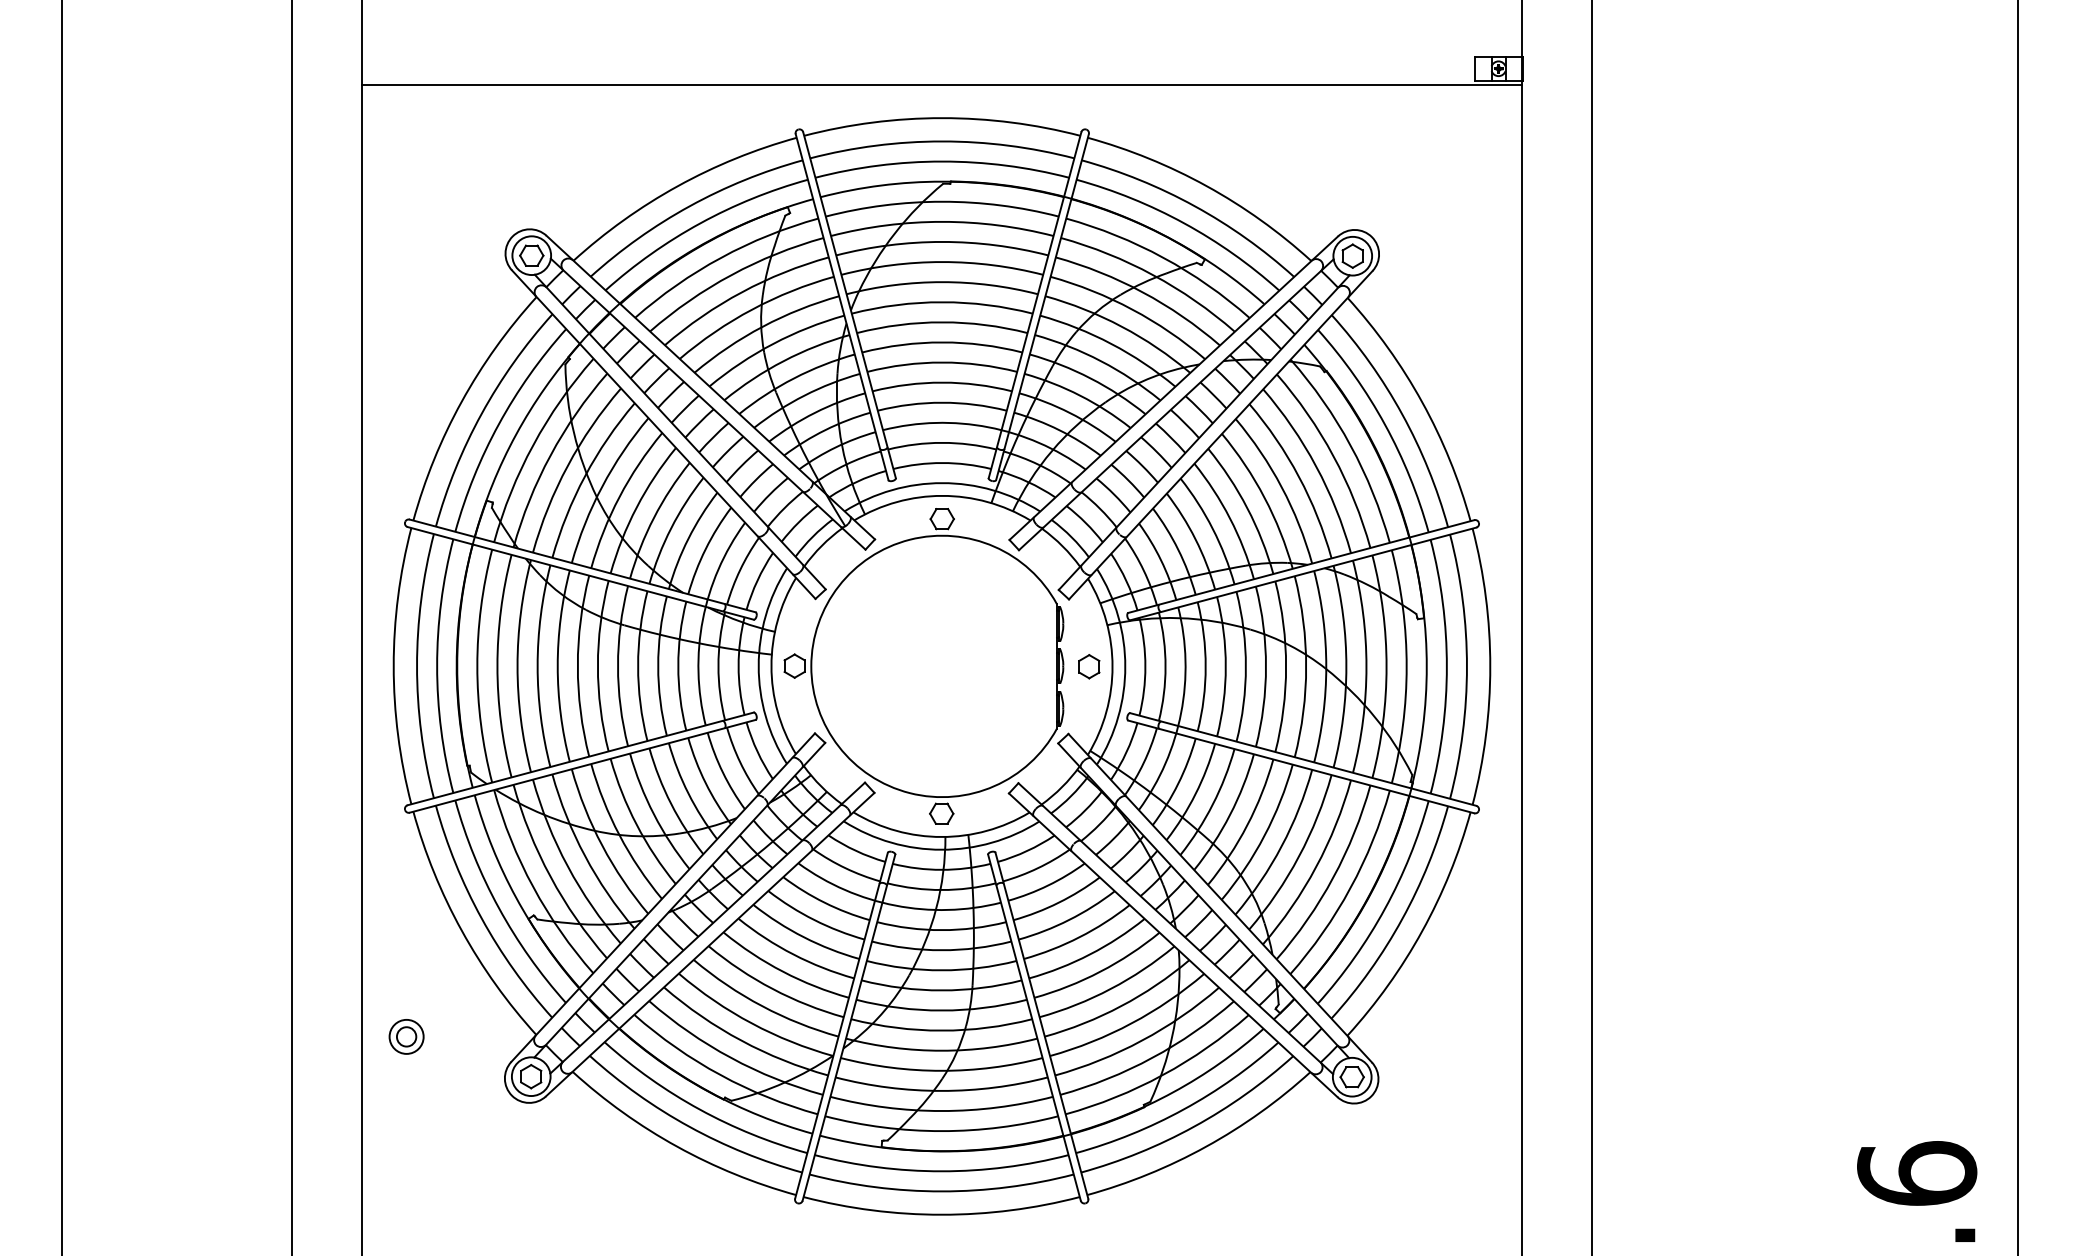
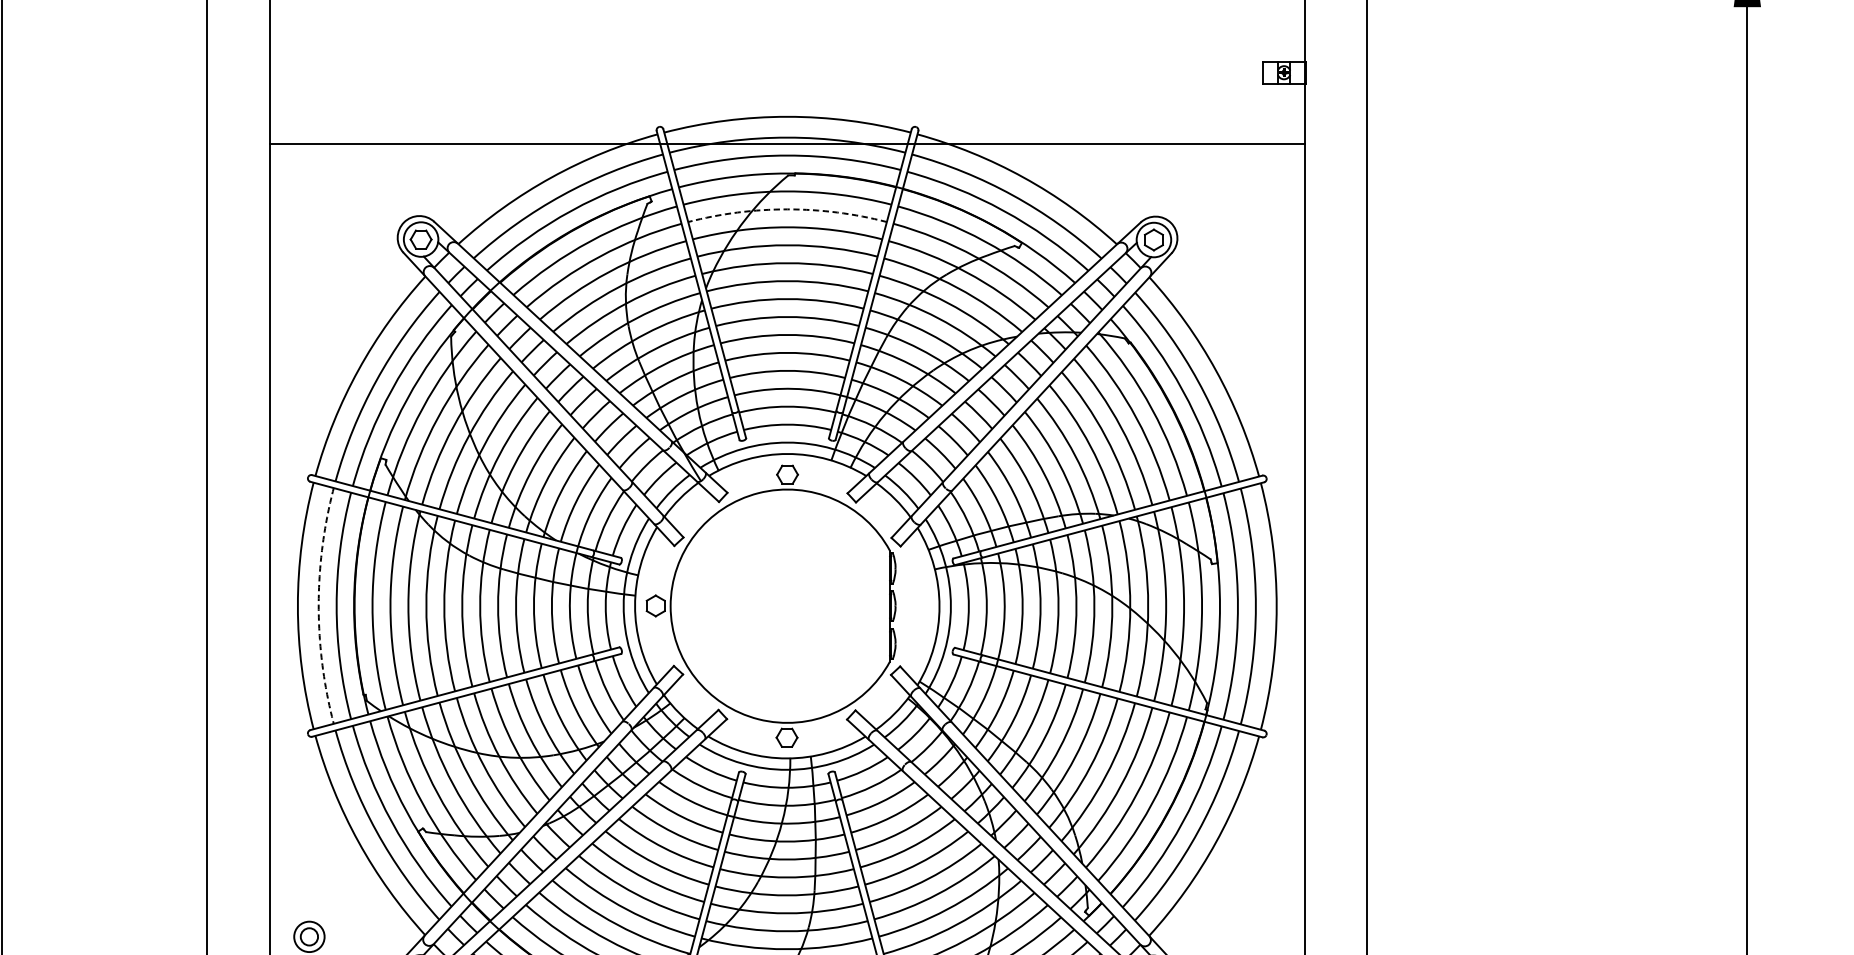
line: (941, 85) -> (786, 143), moved
arc: (942, 221) -> (787, 209), solid -> dashed
arc: (417, 666) -> (319, 606), solid -> dashed
part: (1089, 666) -> (918, 606), removed

